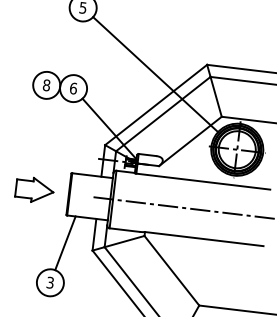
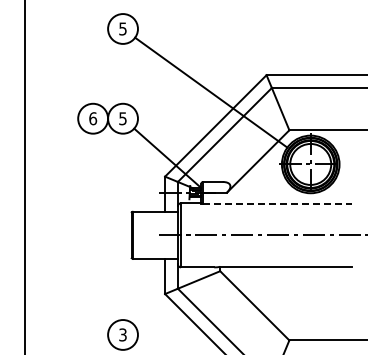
text: (47, 85) -> (93, 118), 8 -> 6
text: (73, 88) -> (122, 118), 6 -> 5
line: (203, 181) -> (277, 203), solid -> dashed
part: (34, 190) -> (93, 235), removed
line: (65, 243) -> (134, 289), removed

